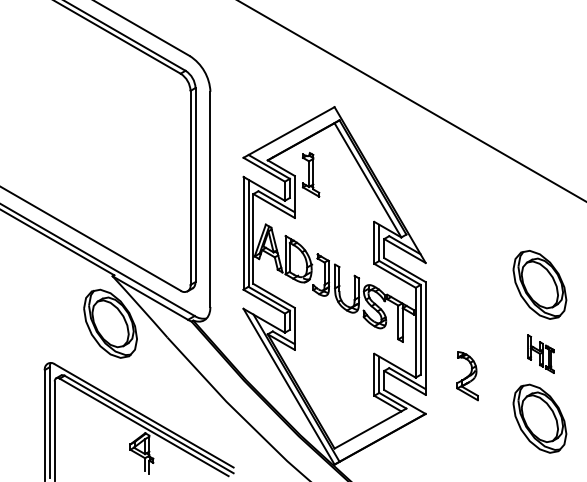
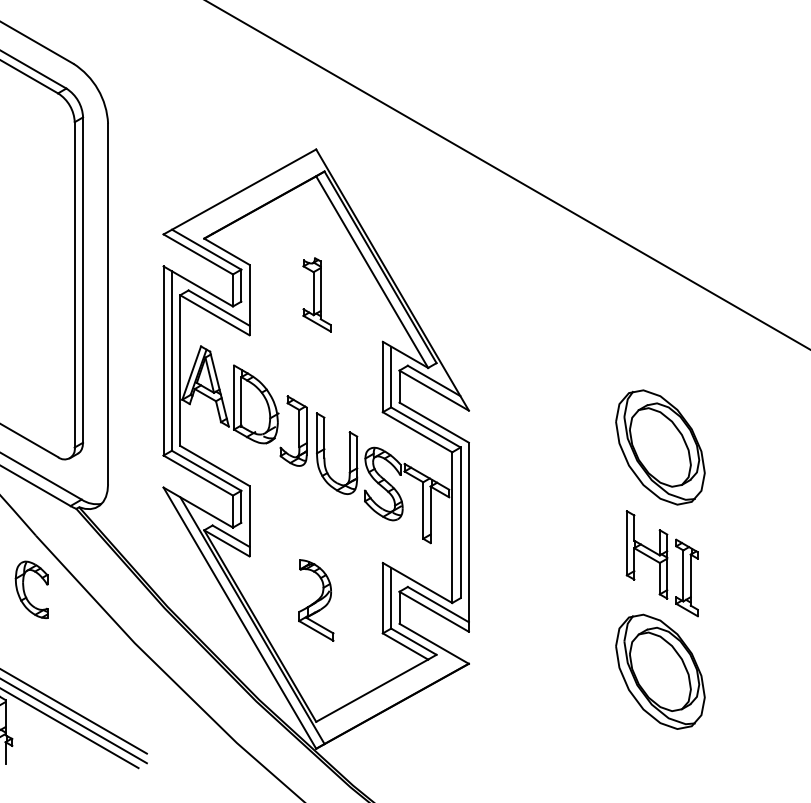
part: (310, 174) -> (316, 294), moved
part: (540, 353) -> (661, 562), size x1.67
part: (164, 369) -> (31, 589), added
part: (467, 376) -> (316, 601), moved

